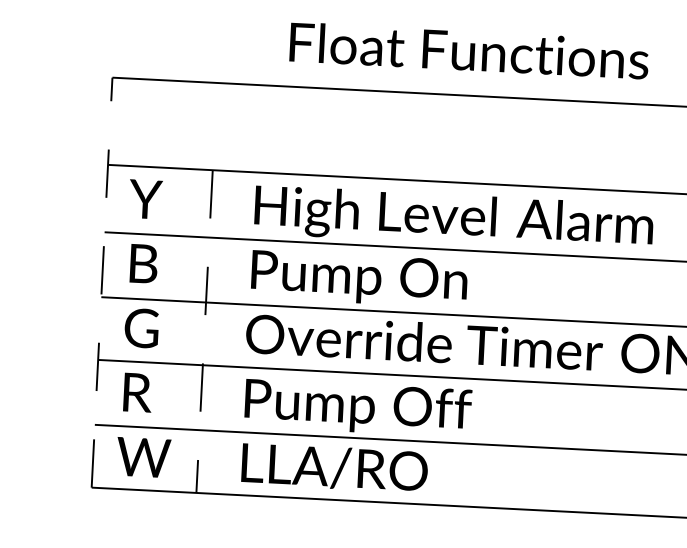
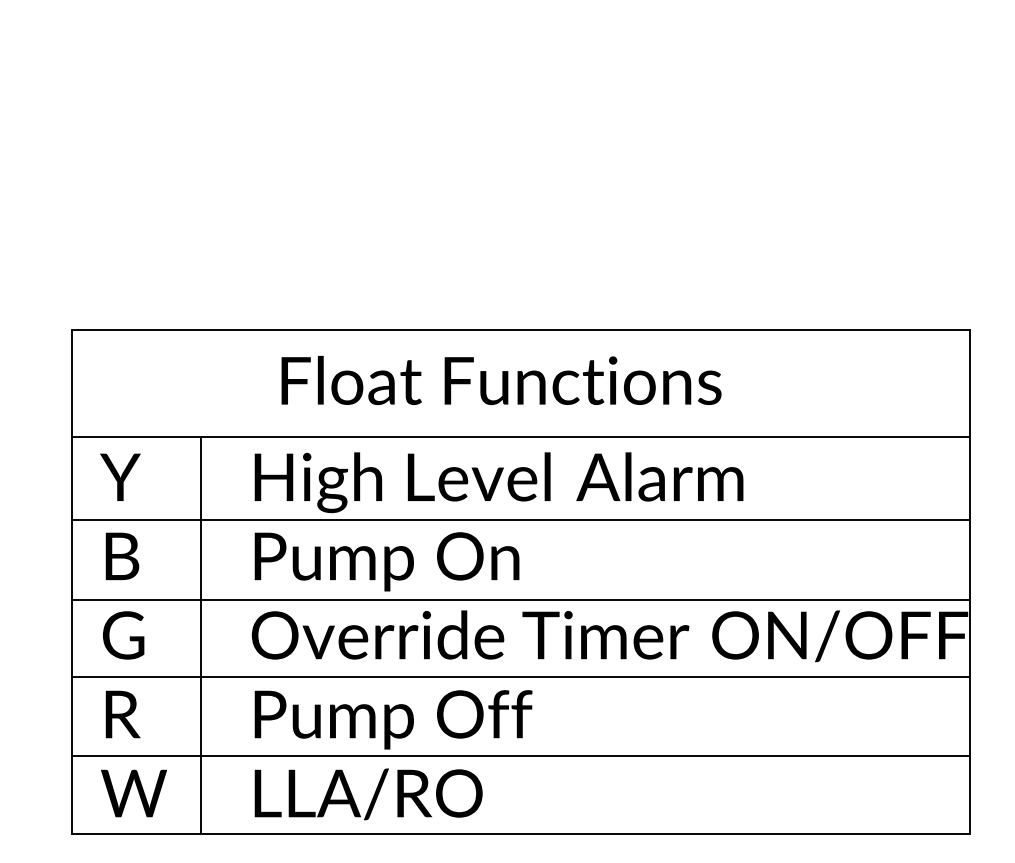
text: (469, 50) -> (501, 380), moved
line: (102, 282) -> (72, 581), dashed -> solid
line: (204, 332) -> (200, 636), dashed -> solid

